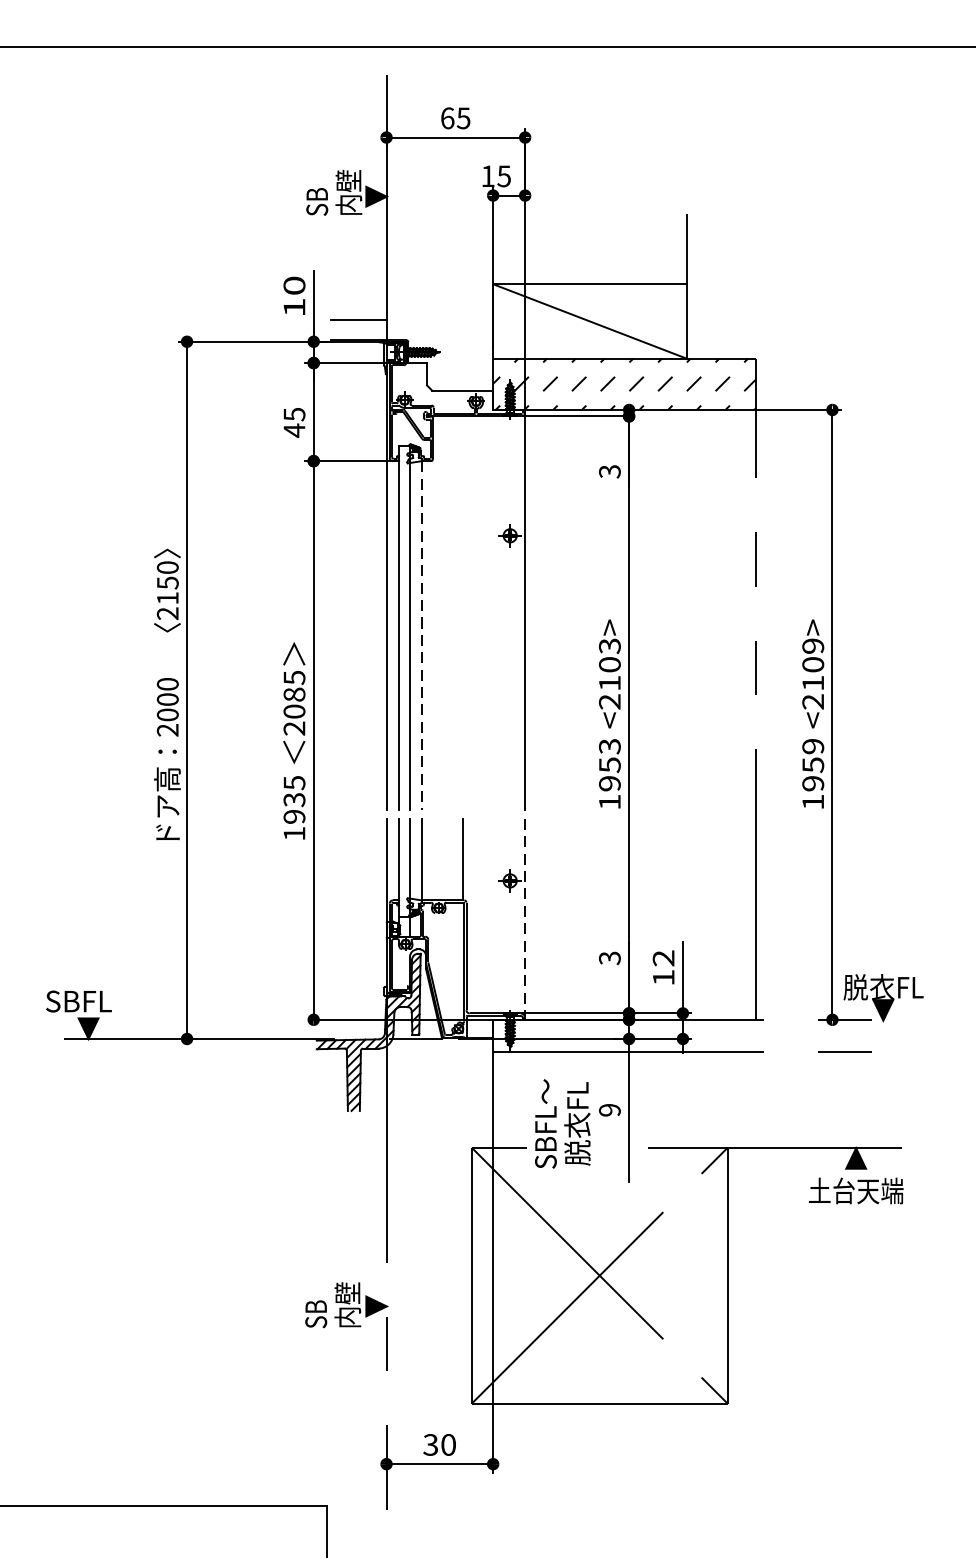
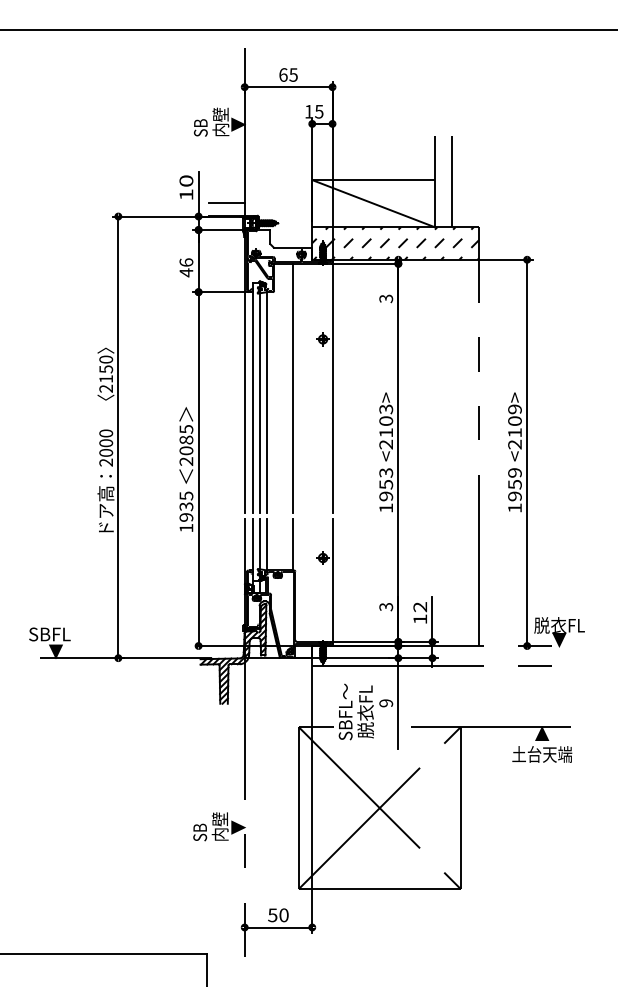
line: (714, 286) -> (452, 181), added
text: (294, 414) -> (186, 262), 45 -> 46
line: (463, 613) -> (293, 388), added
line: (422, 635) -> (267, 402), dashed -> solid
line: (525, 919) -> (332, 582), dashed -> solid
text: (430, 1443) -> (272, 914), 30 -> 50

